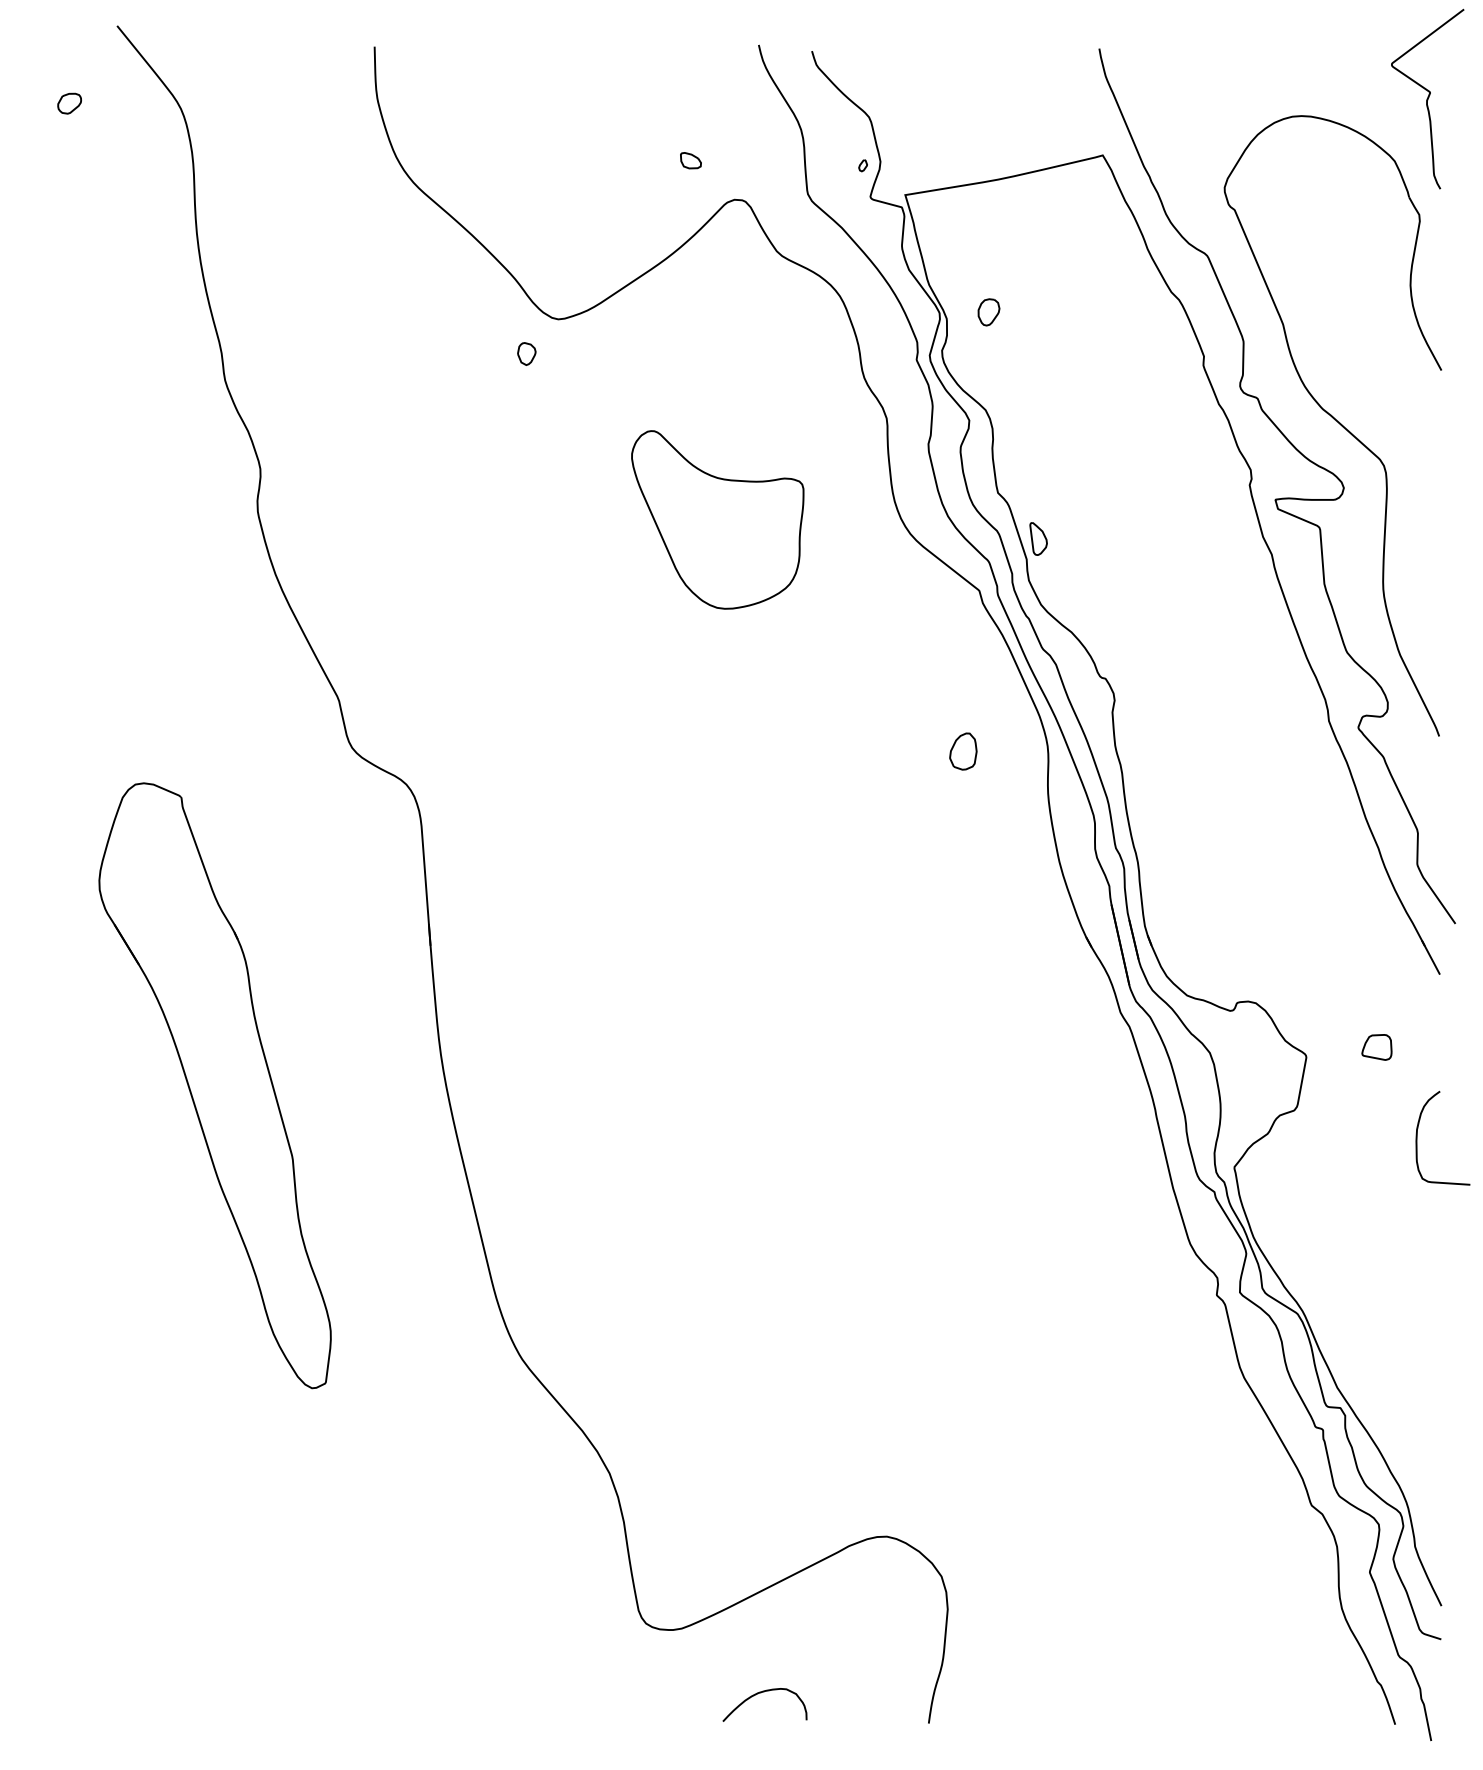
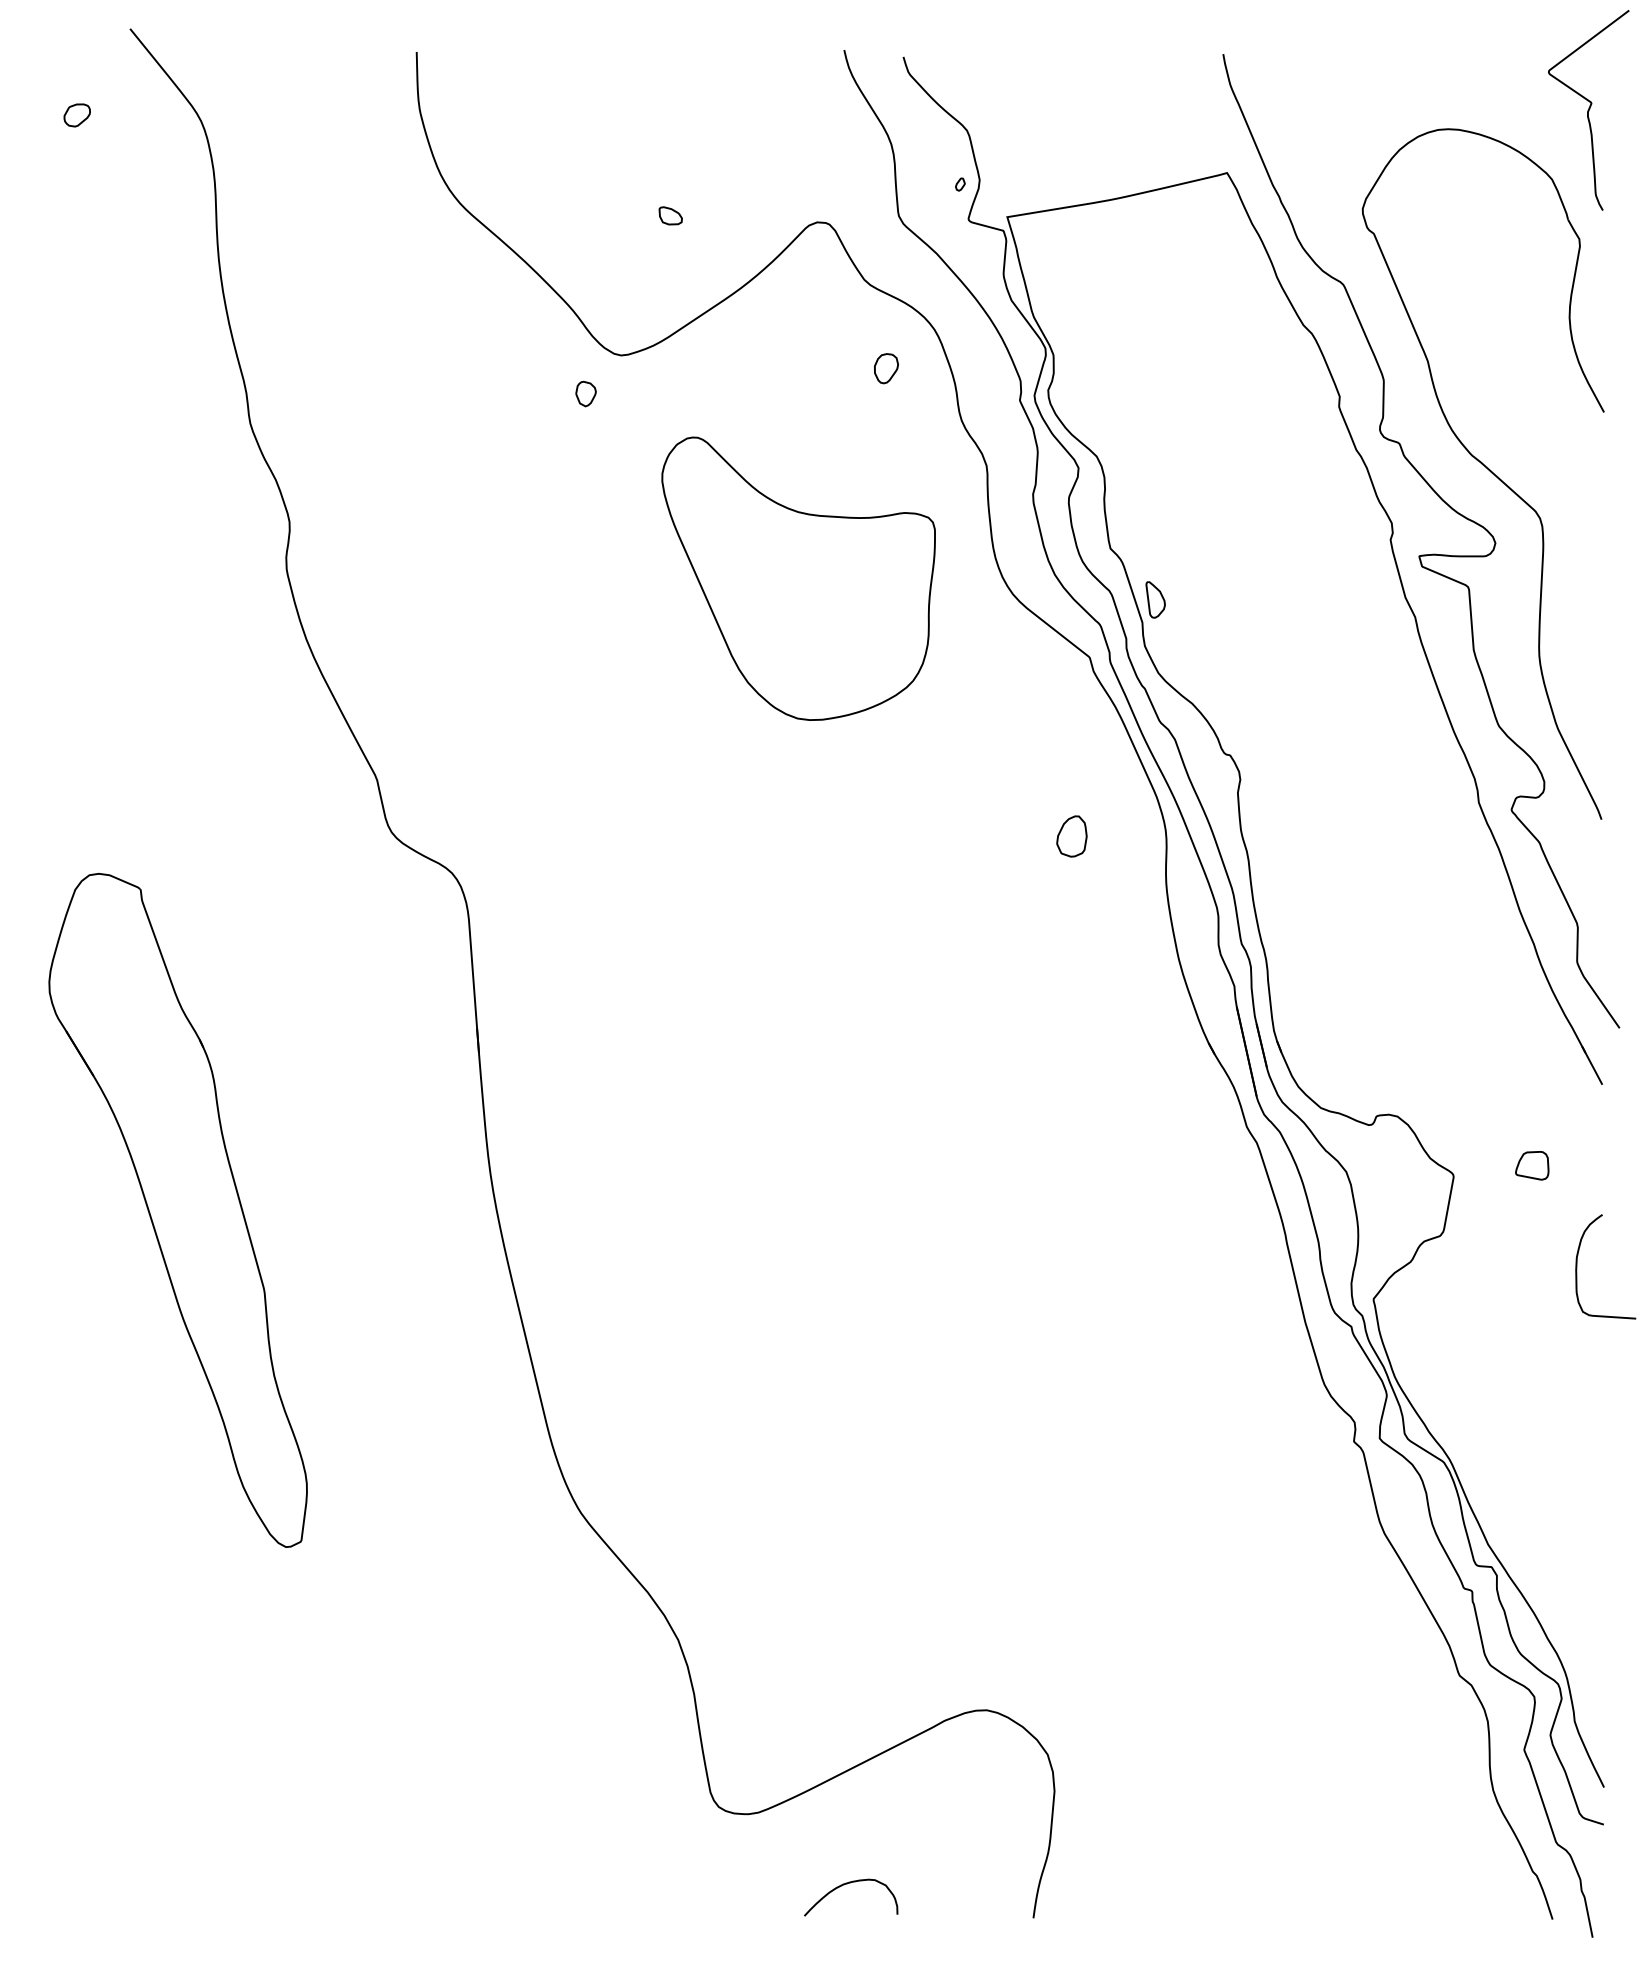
part: (690, 160) -> (670, 215), moved
part: (989, 312) -> (886, 368), moved
part: (717, 519) -> (798, 578), size x1.43
part: (214, 1085) -> (177, 1210), moved

